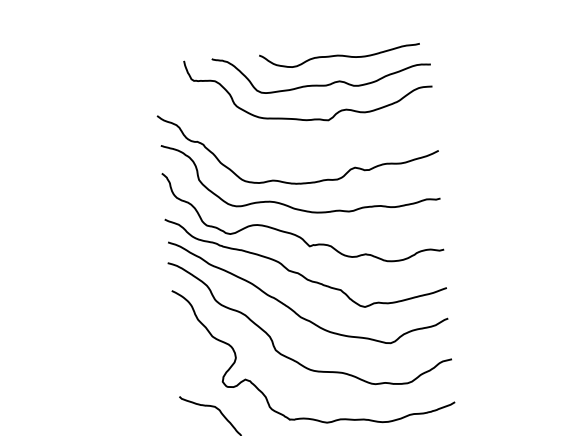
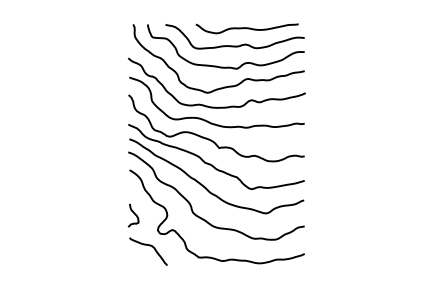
curve: (310, 149) -> (224, 86), added
curve: (184, 359) -> (134, 214), added

